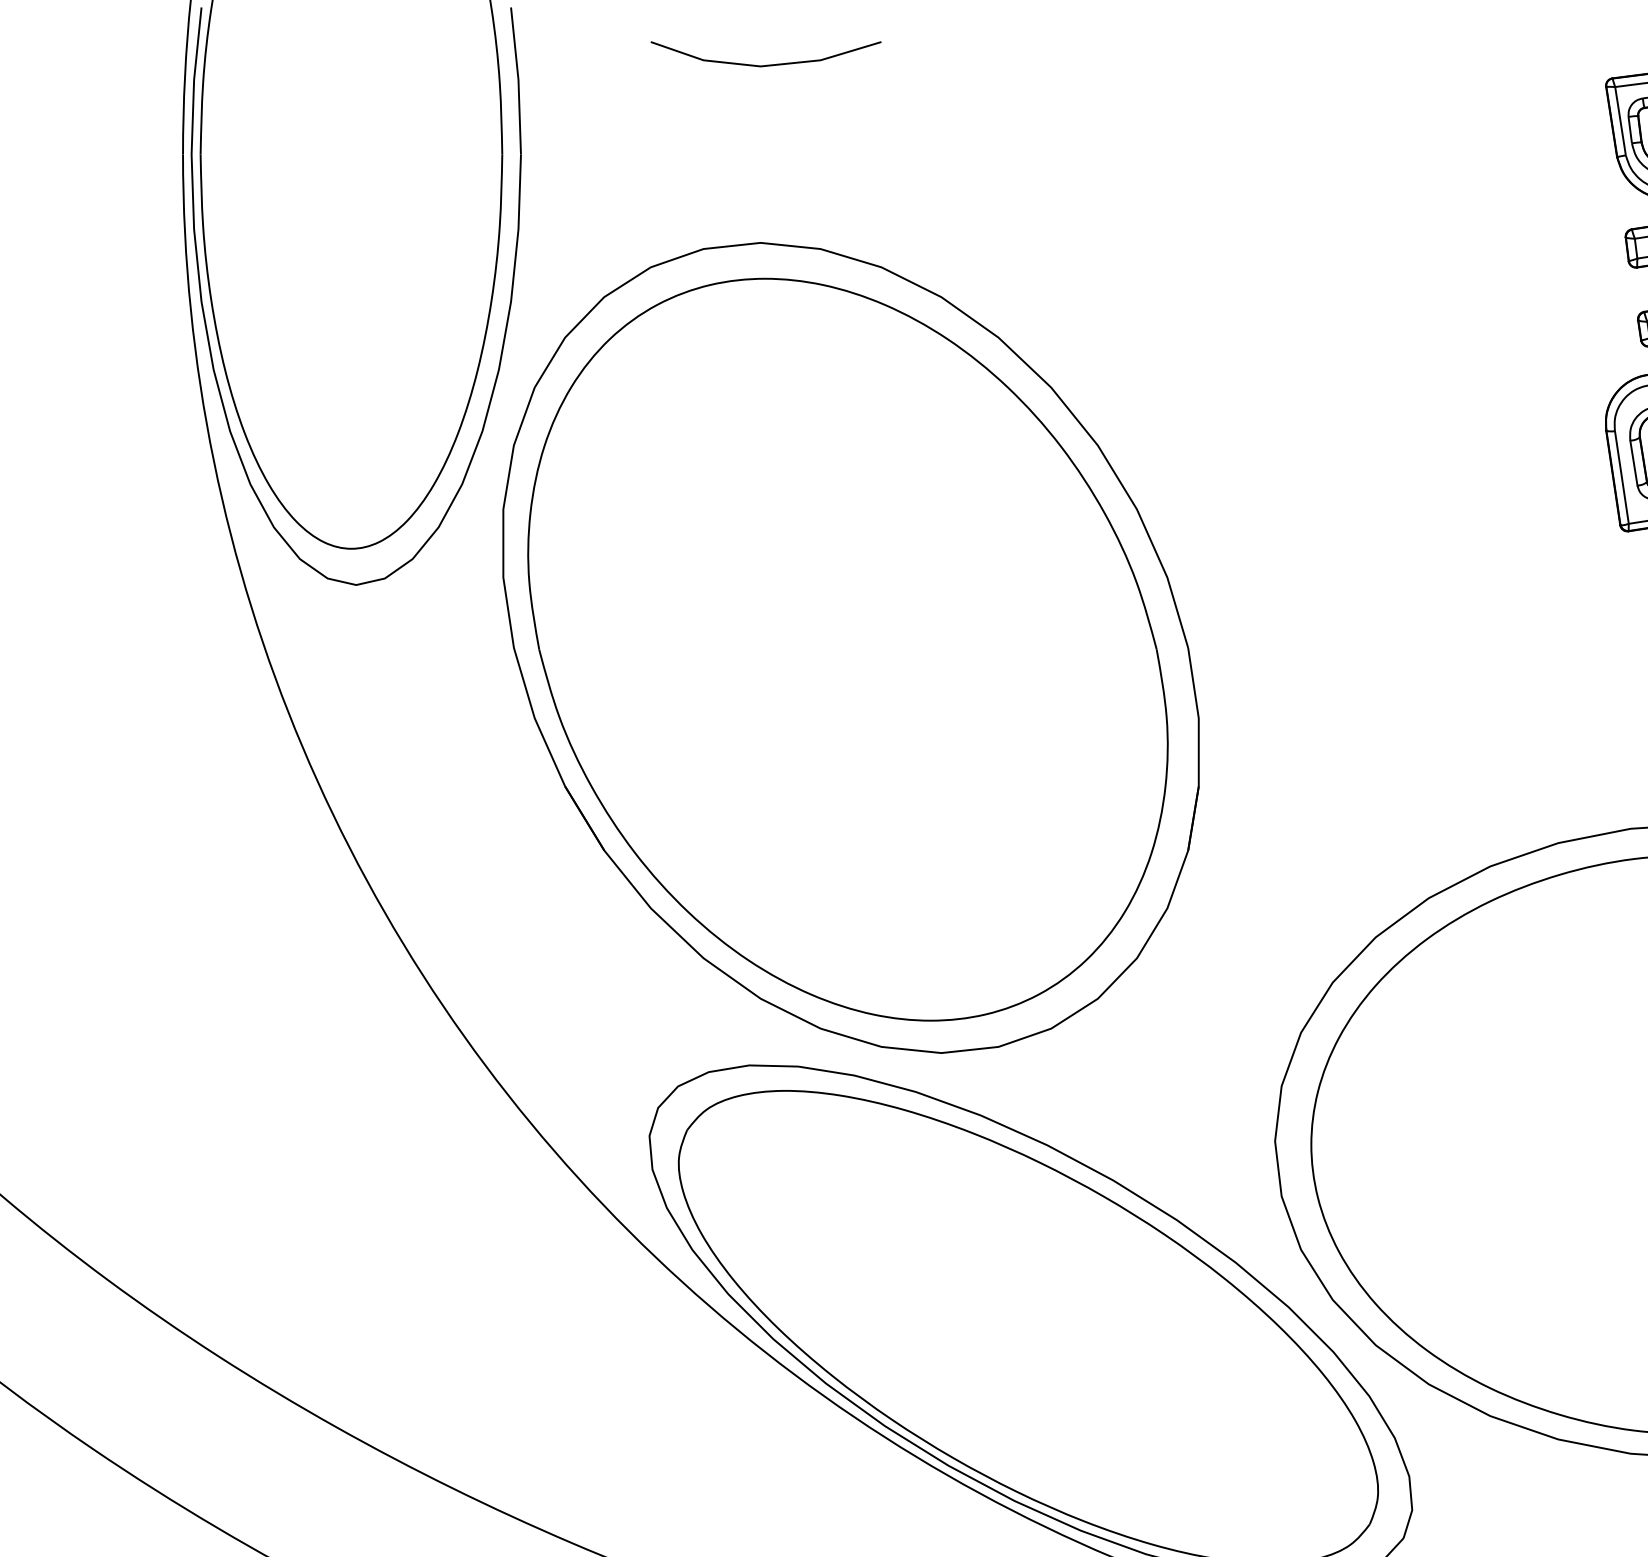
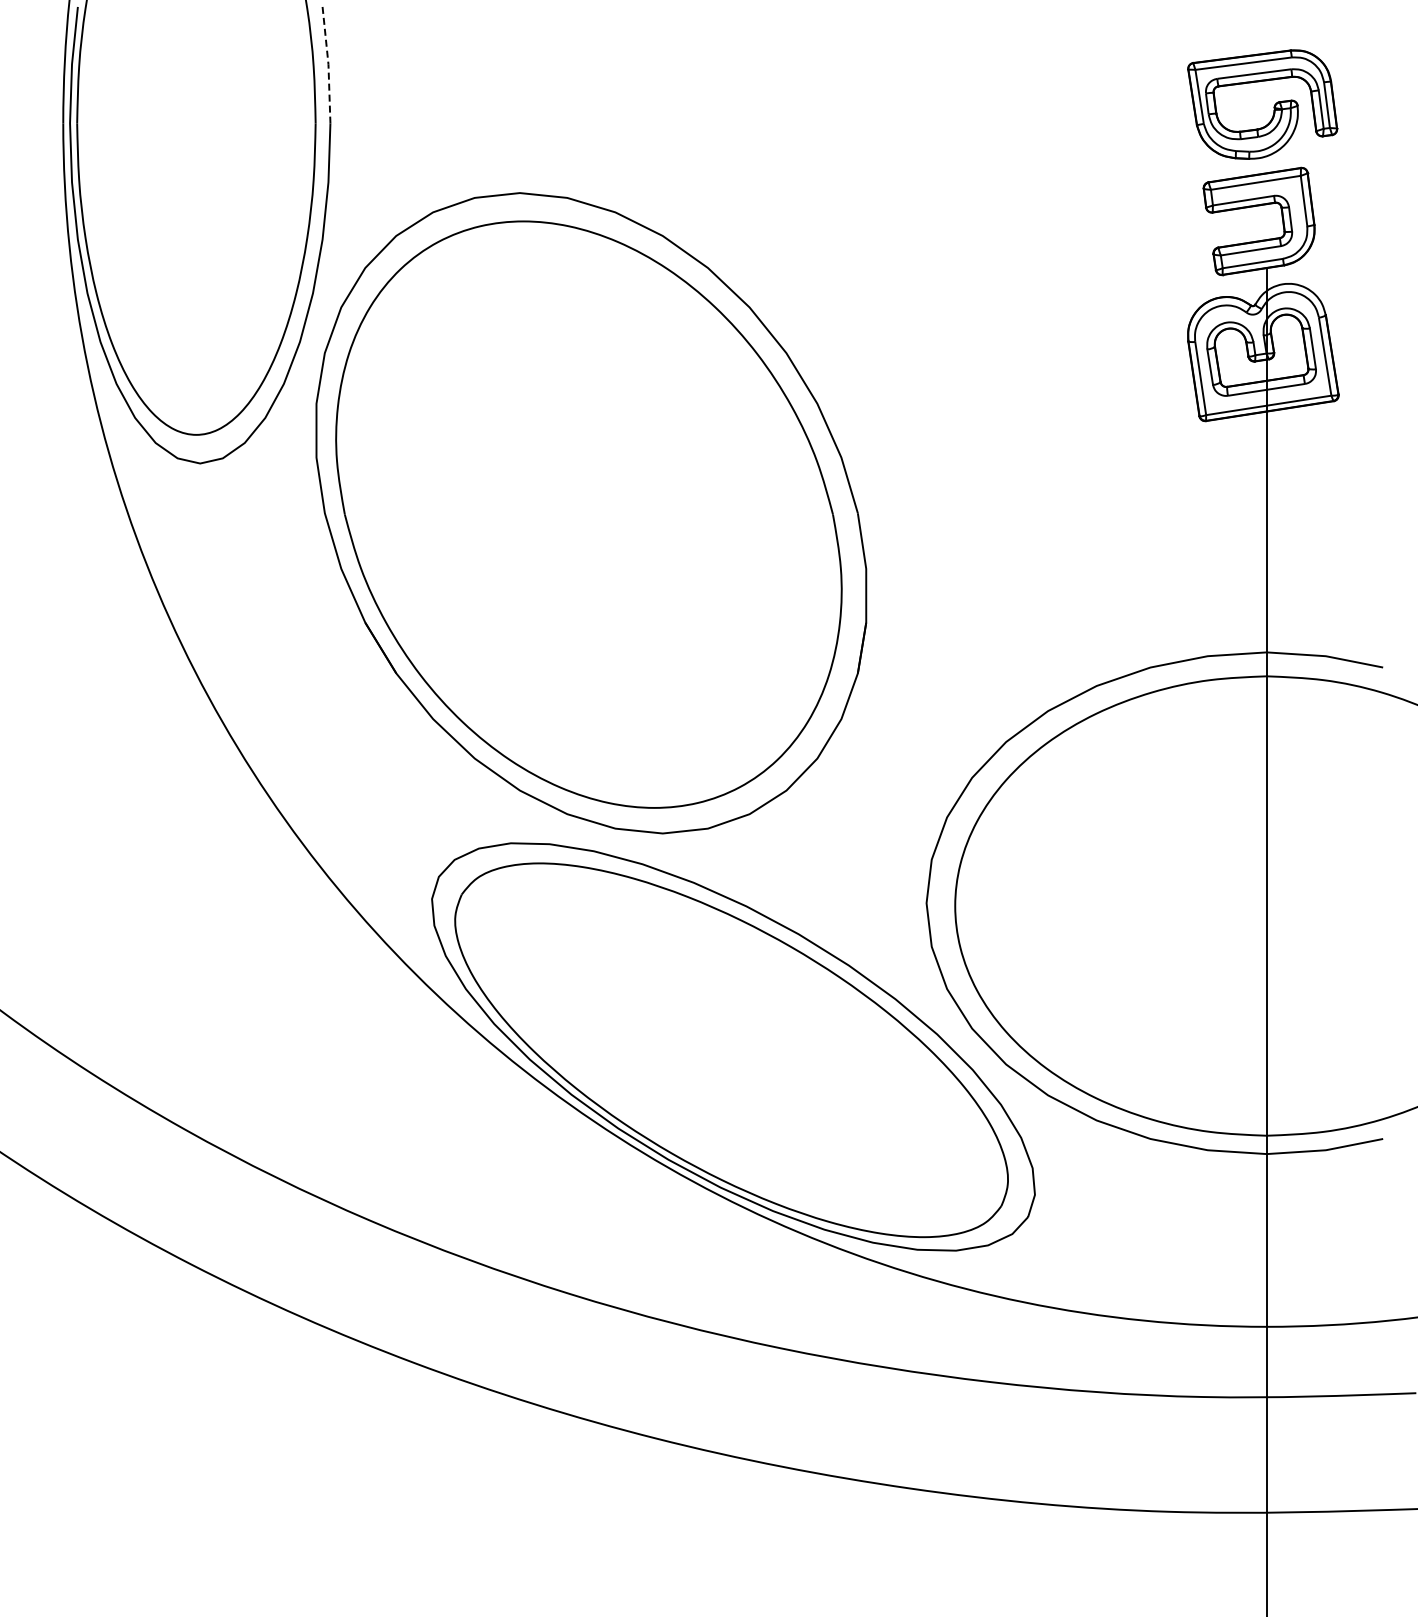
line: (770, 63) -> (527, 51), removed
line: (518, 81) -> (328, 65), solid -> dashed

